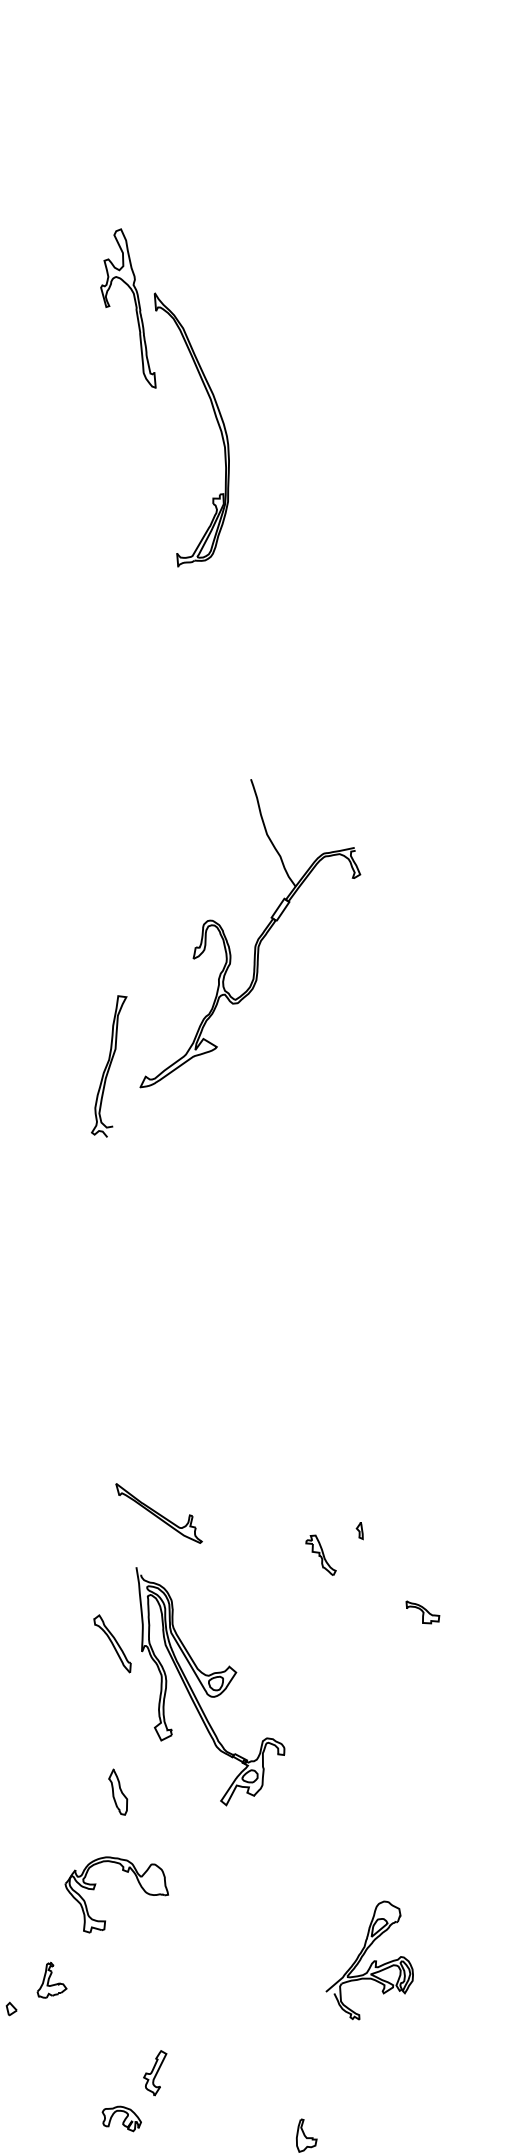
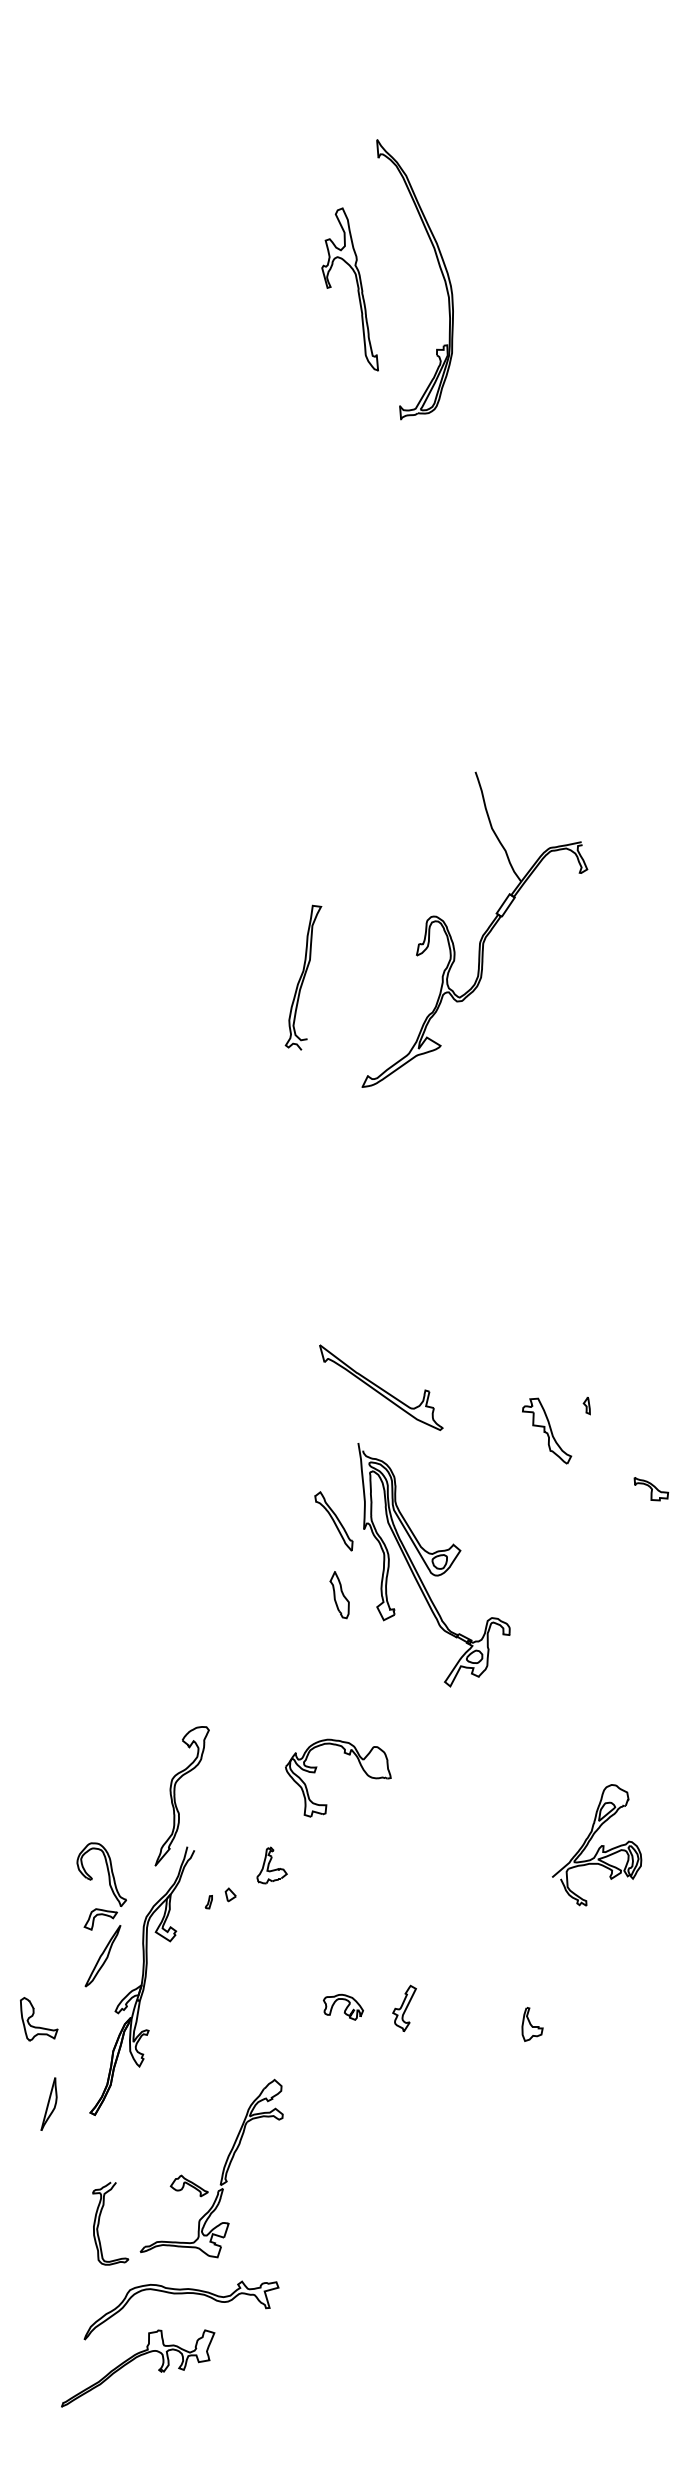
part: (135, 308) -> (357, 289), moved
part: (257, 938) -> (482, 934), moved
curve: (109, 1066) -> (303, 977), moved
part: (159, 1513) -> (381, 1388), size x1.4
part: (321, 1555) -> (547, 1430), size x1.6
part: (117, 1792) -> (339, 1595), moved
part: (155, 2073) -> (404, 2008), moved

